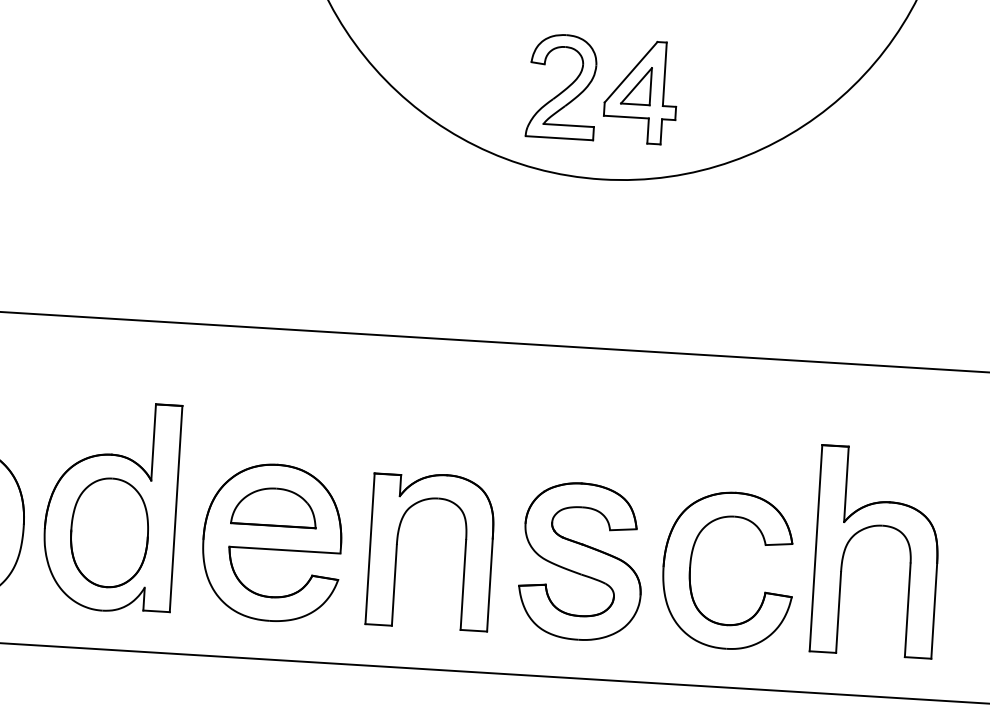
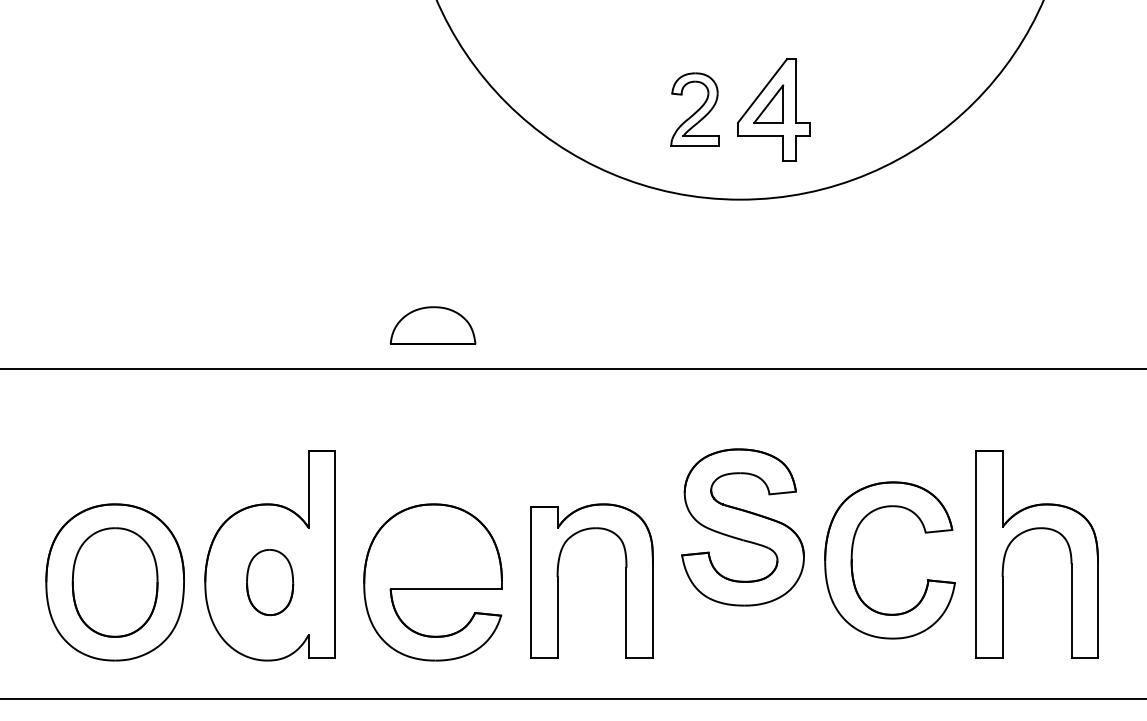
part: (562, 86) -> (694, 109), size x0.7
part: (273, 506) -> (432, 325), moved
part: (108, 532) -> (269, 582), size x0.6
part: (581, 561) -> (742, 527), moved
part: (690, 568) -> (852, 560), moved

